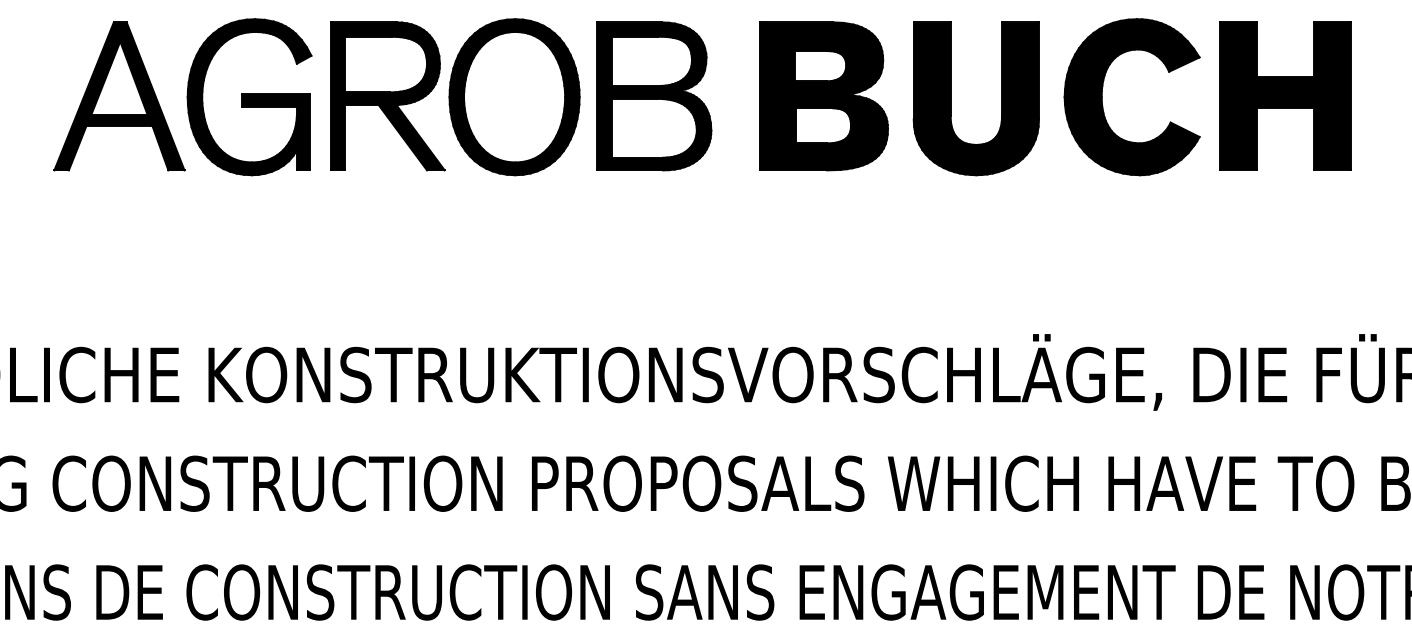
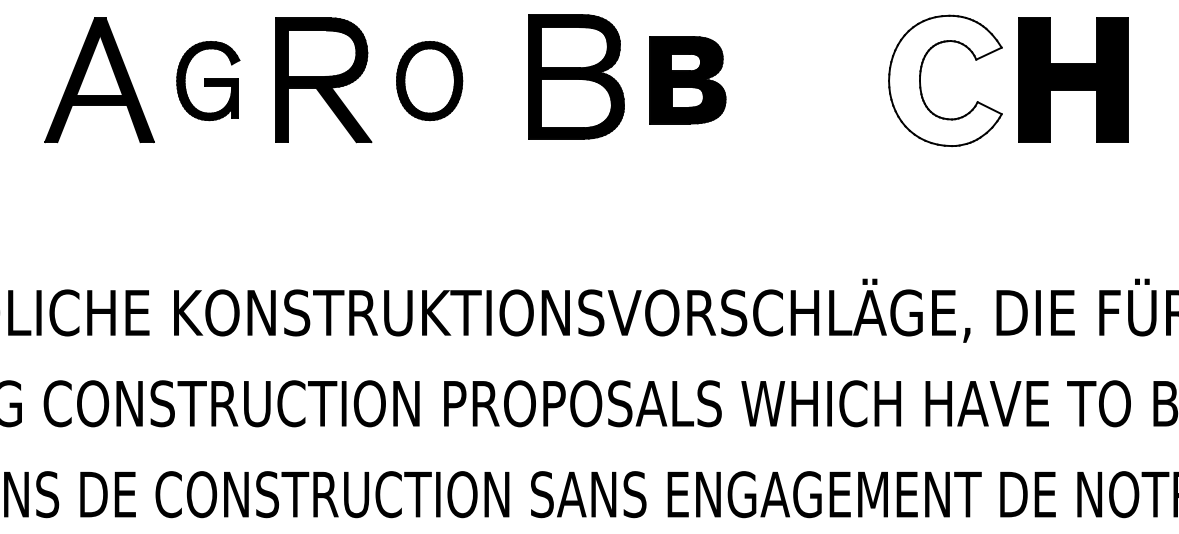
part: (654, 96) -> (576, 76), moved
part: (823, 96) -> (687, 80), size x0.7
part: (249, 97) -> (208, 81), size x0.6
part: (514, 97) -> (429, 81), size x0.6
fill: (1131, 97) -> (944, 81), removed
part: (951, 98) -> (794, 82), removed

